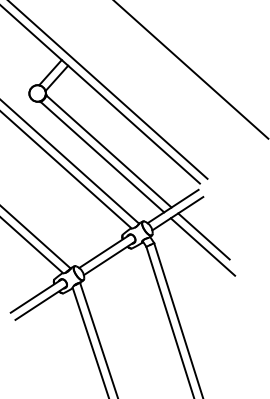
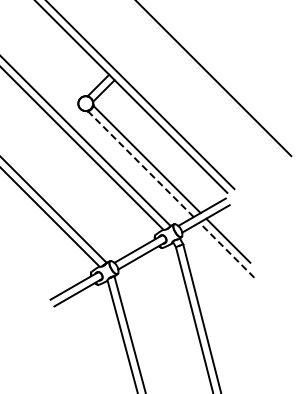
line: (101, 157) -> (140, 164), solid -> dashed
line: (202, 247) -> (226, 250), solid -> dashed

